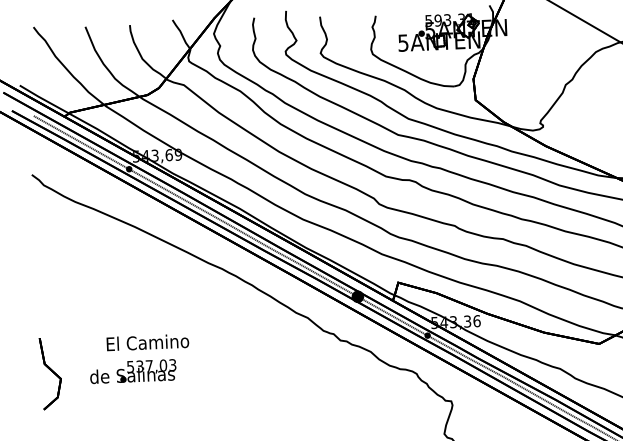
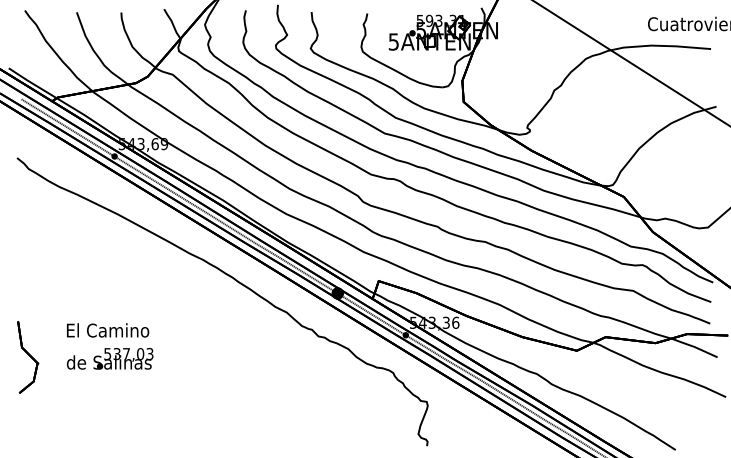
text: (148, 342) -> (108, 330), moved

